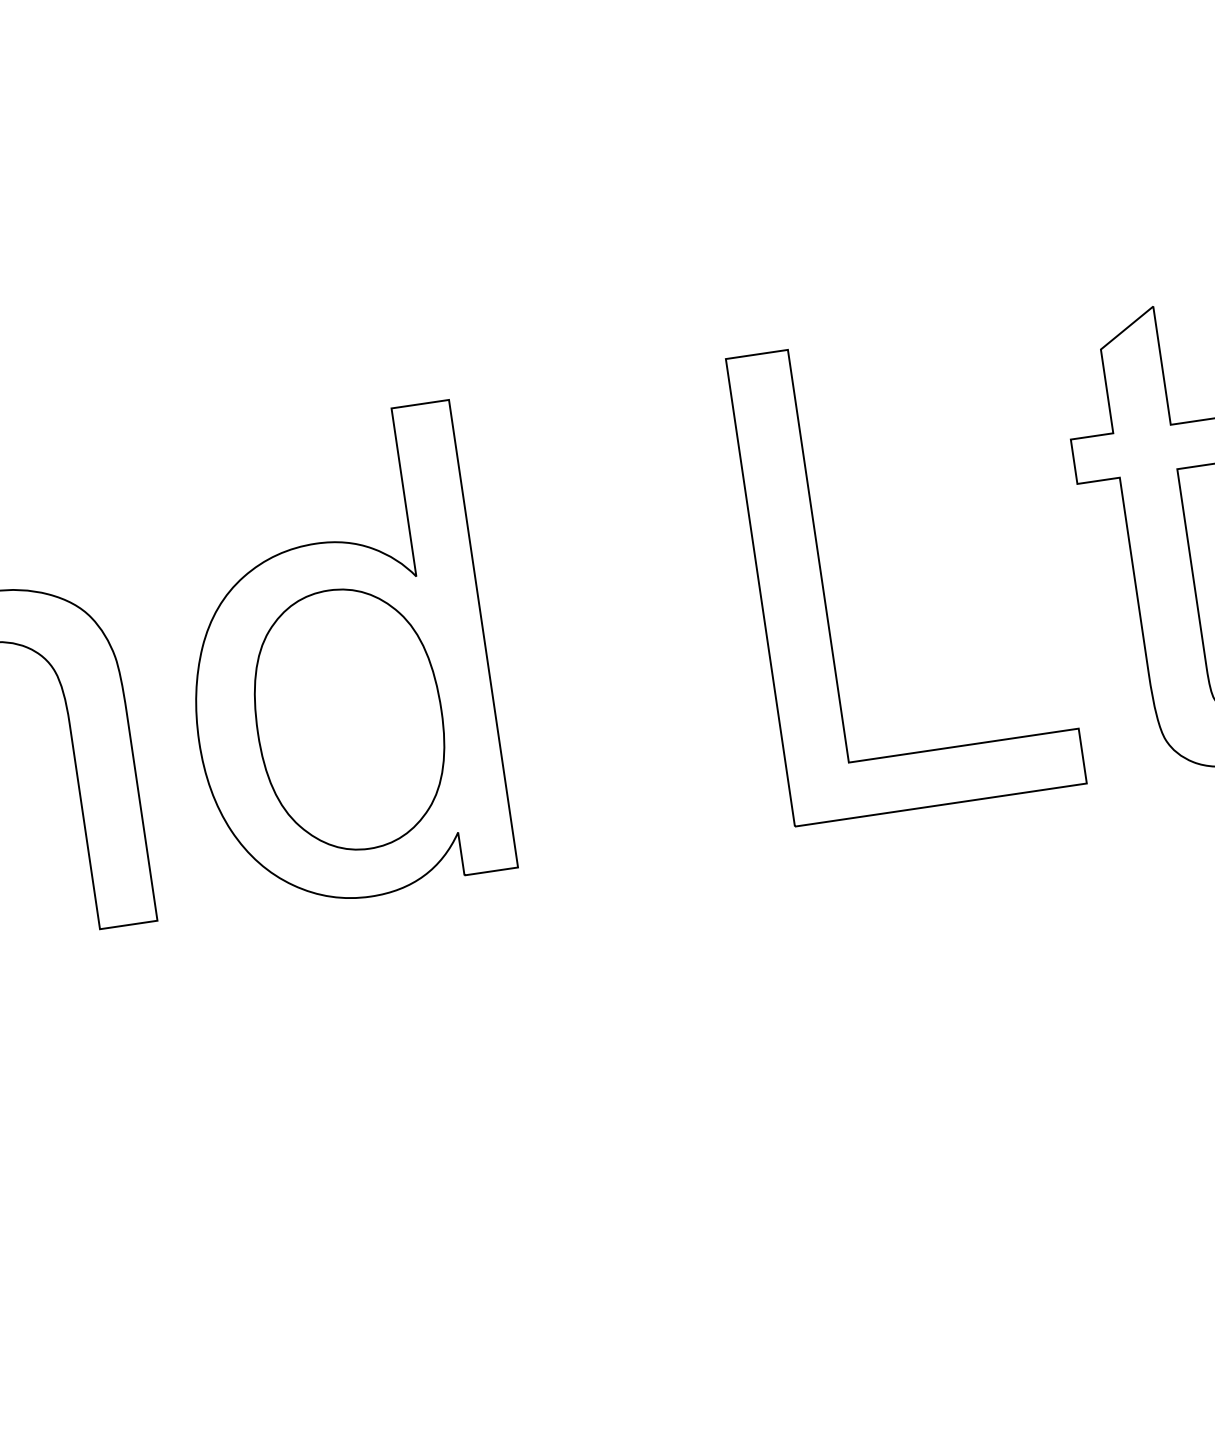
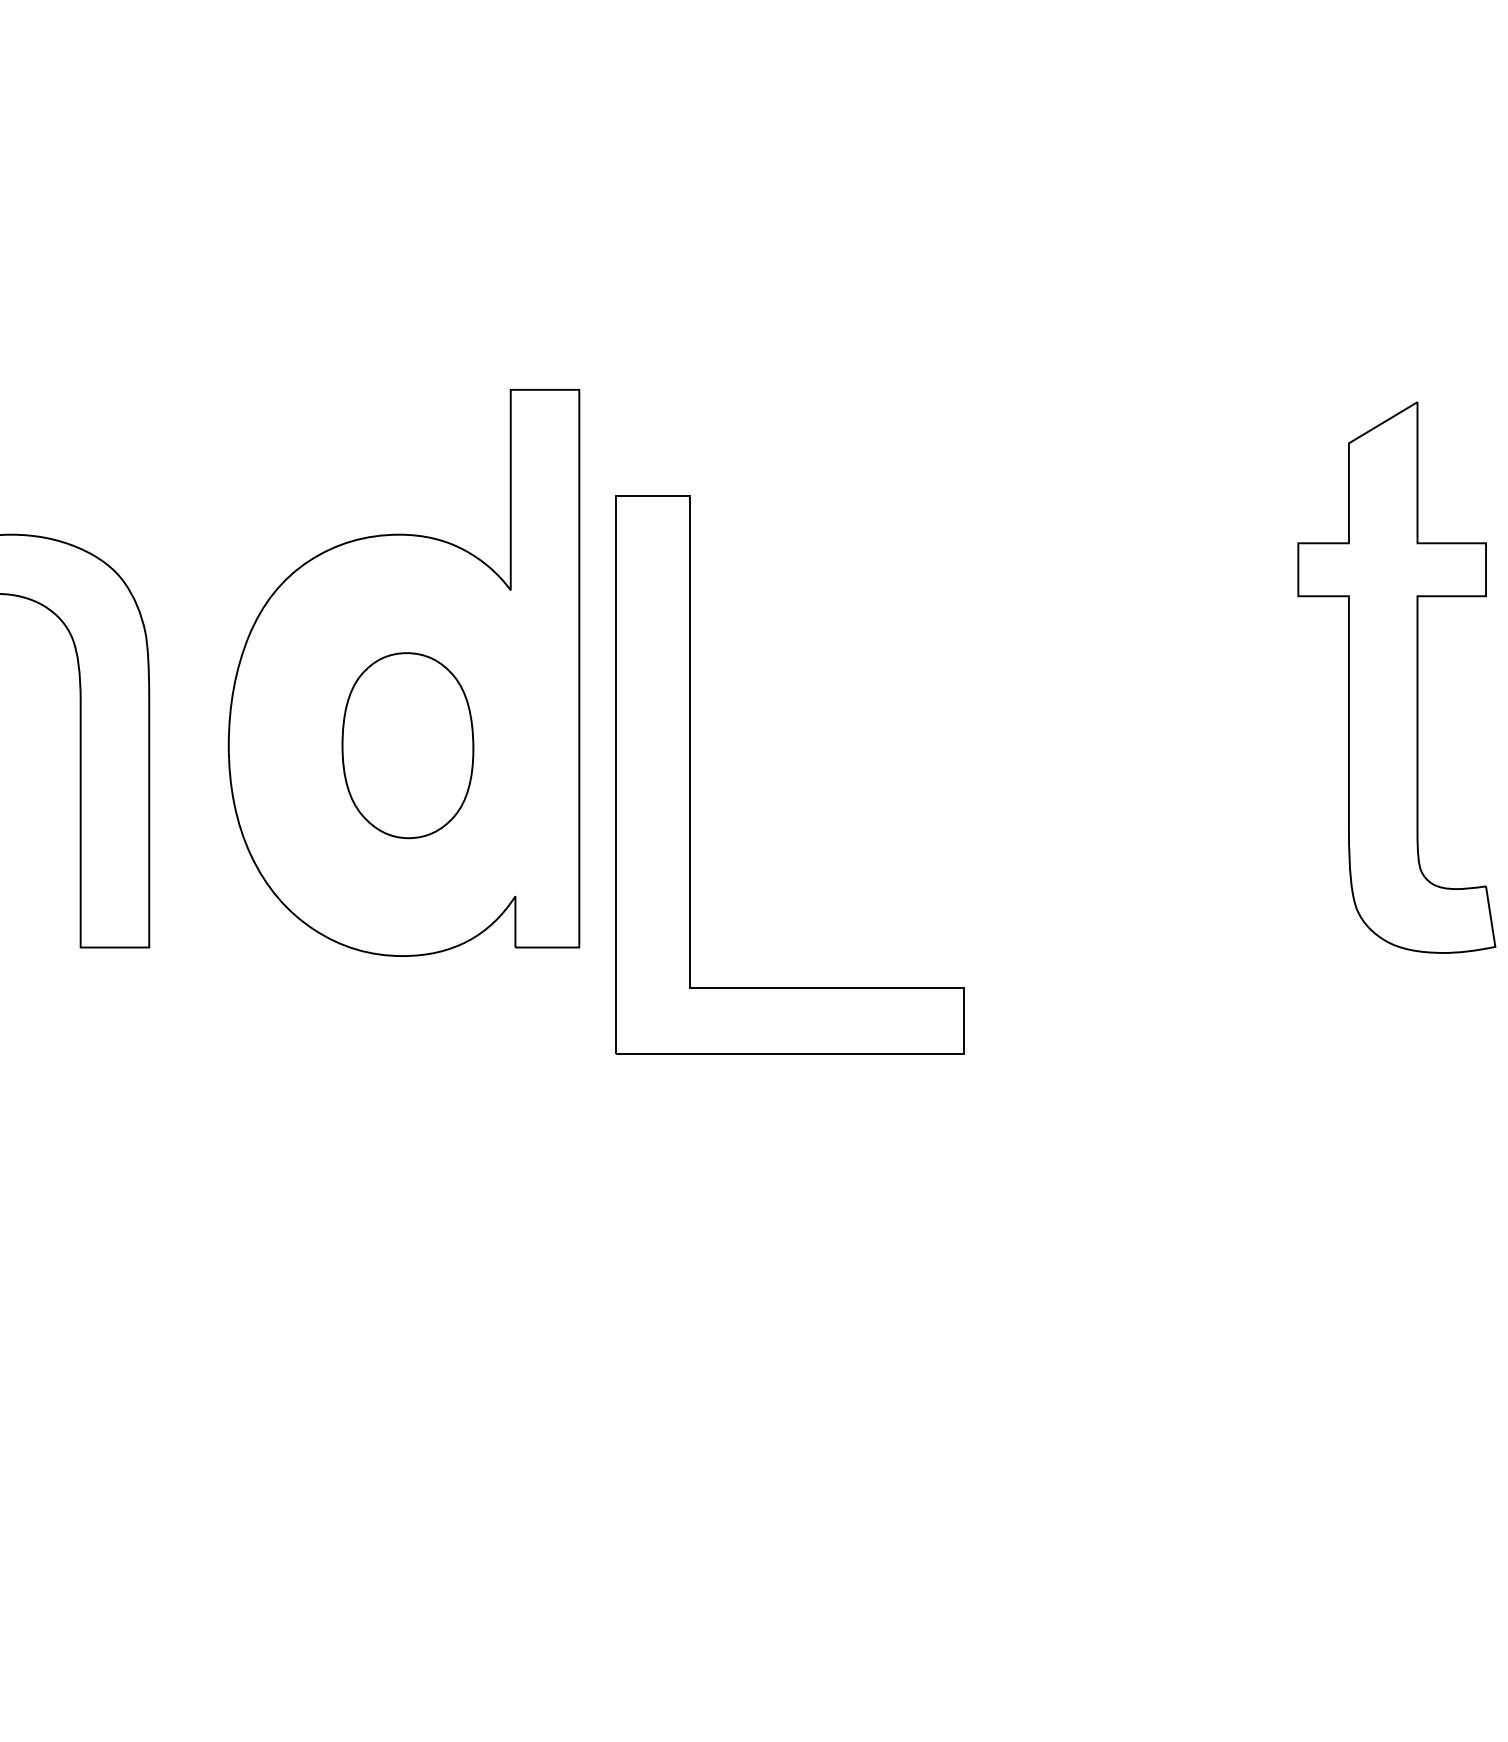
part: (823, 583) -> (690, 774), moved
part: (349, 719) -> (407, 745), size x0.6

